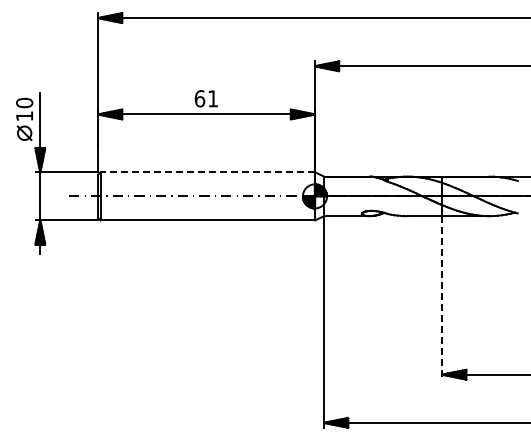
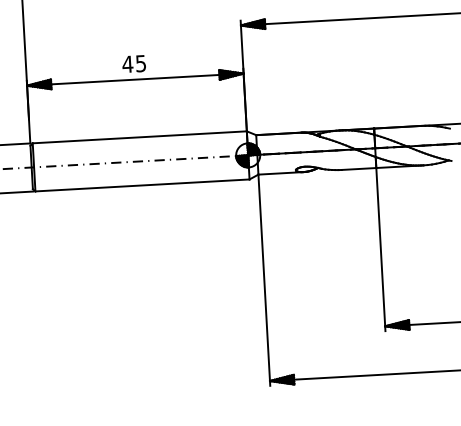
text: (205, 98) -> (133, 63), 61 -> 45
line: (207, 172) -> (139, 137), dashed -> solid
line: (442, 297) -> (381, 249), dashed -> solid

